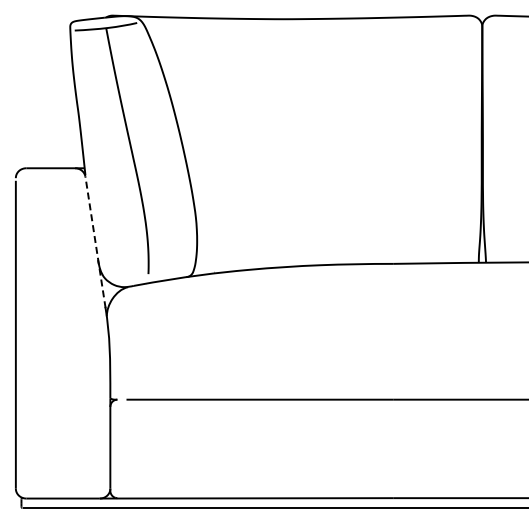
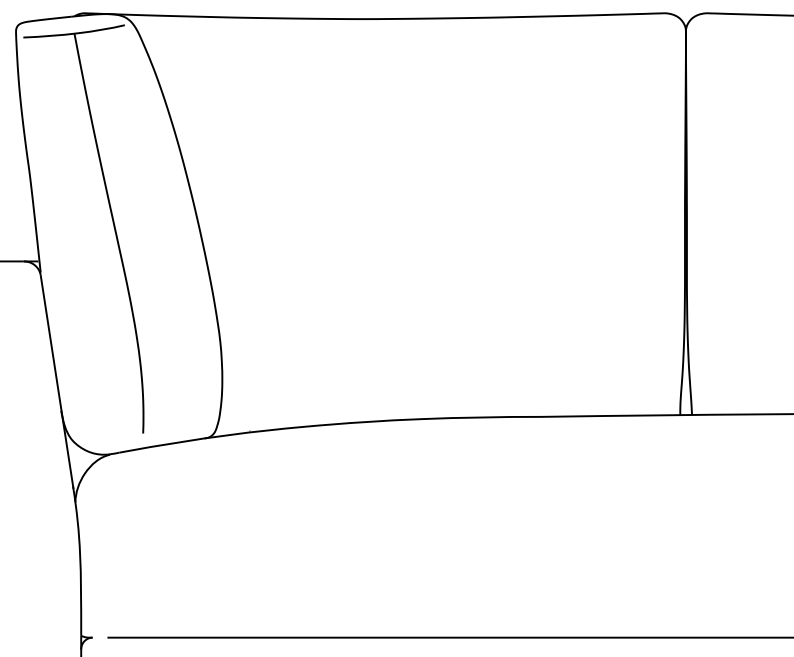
line: (95, 242) -> (57, 382), dashed -> solid

